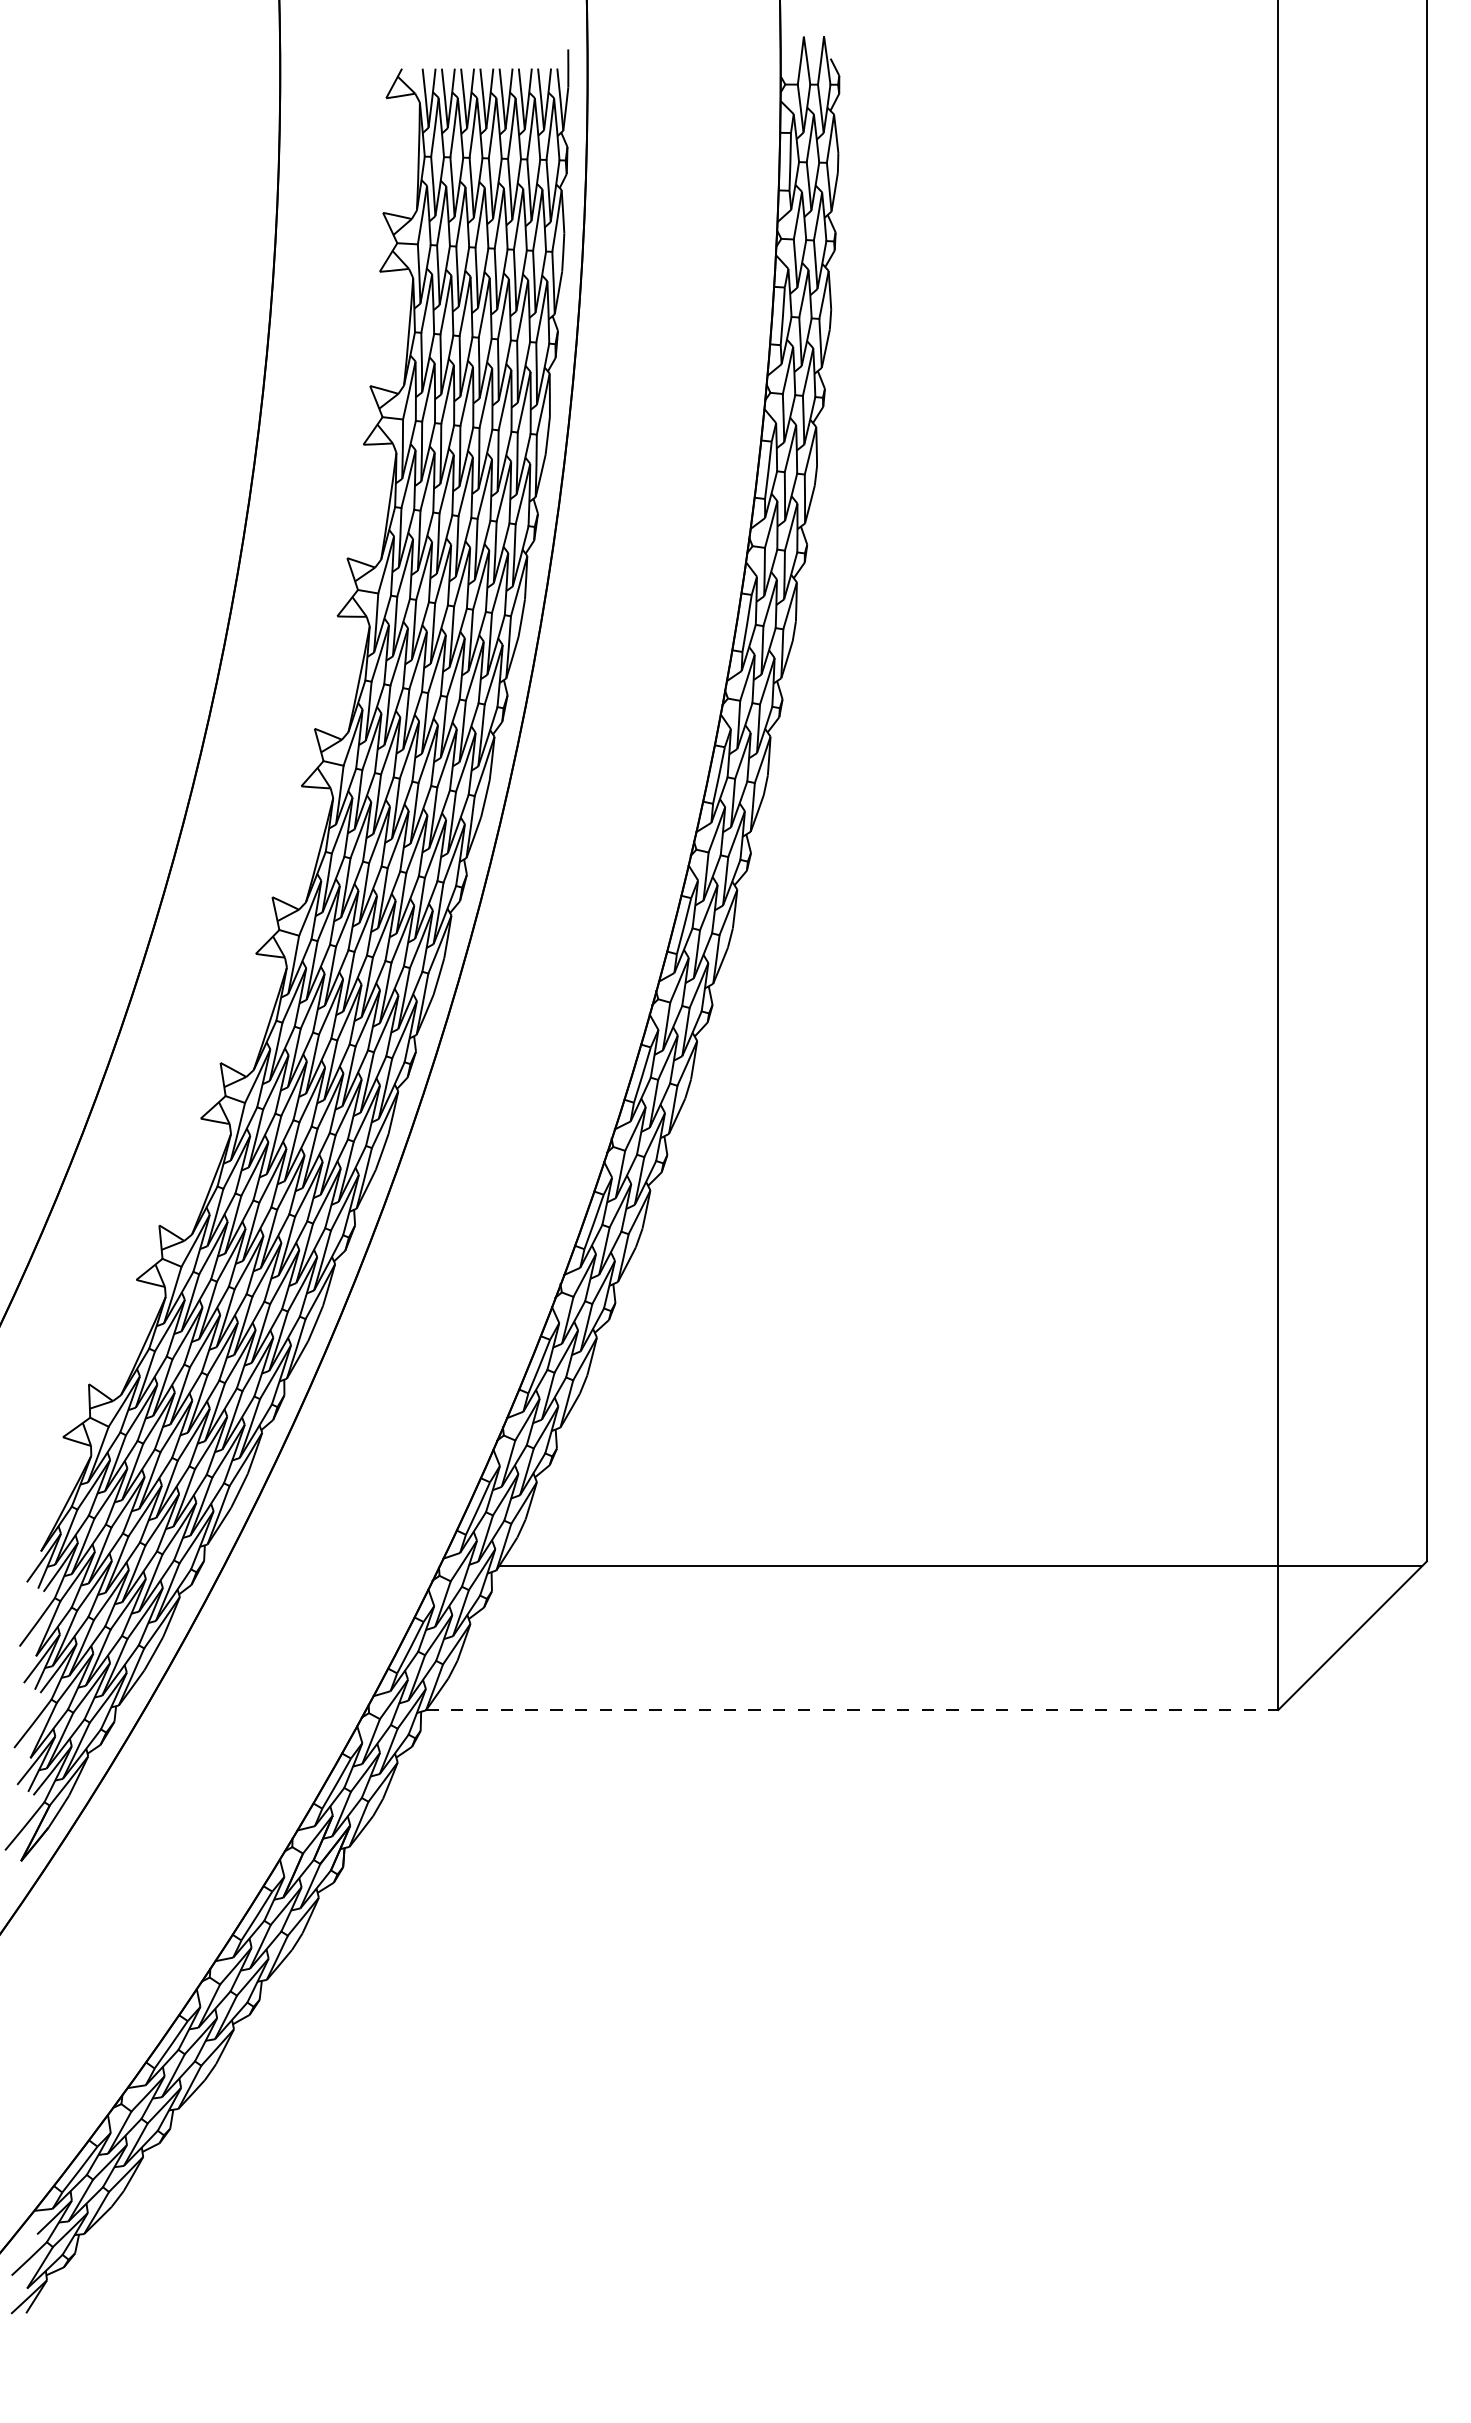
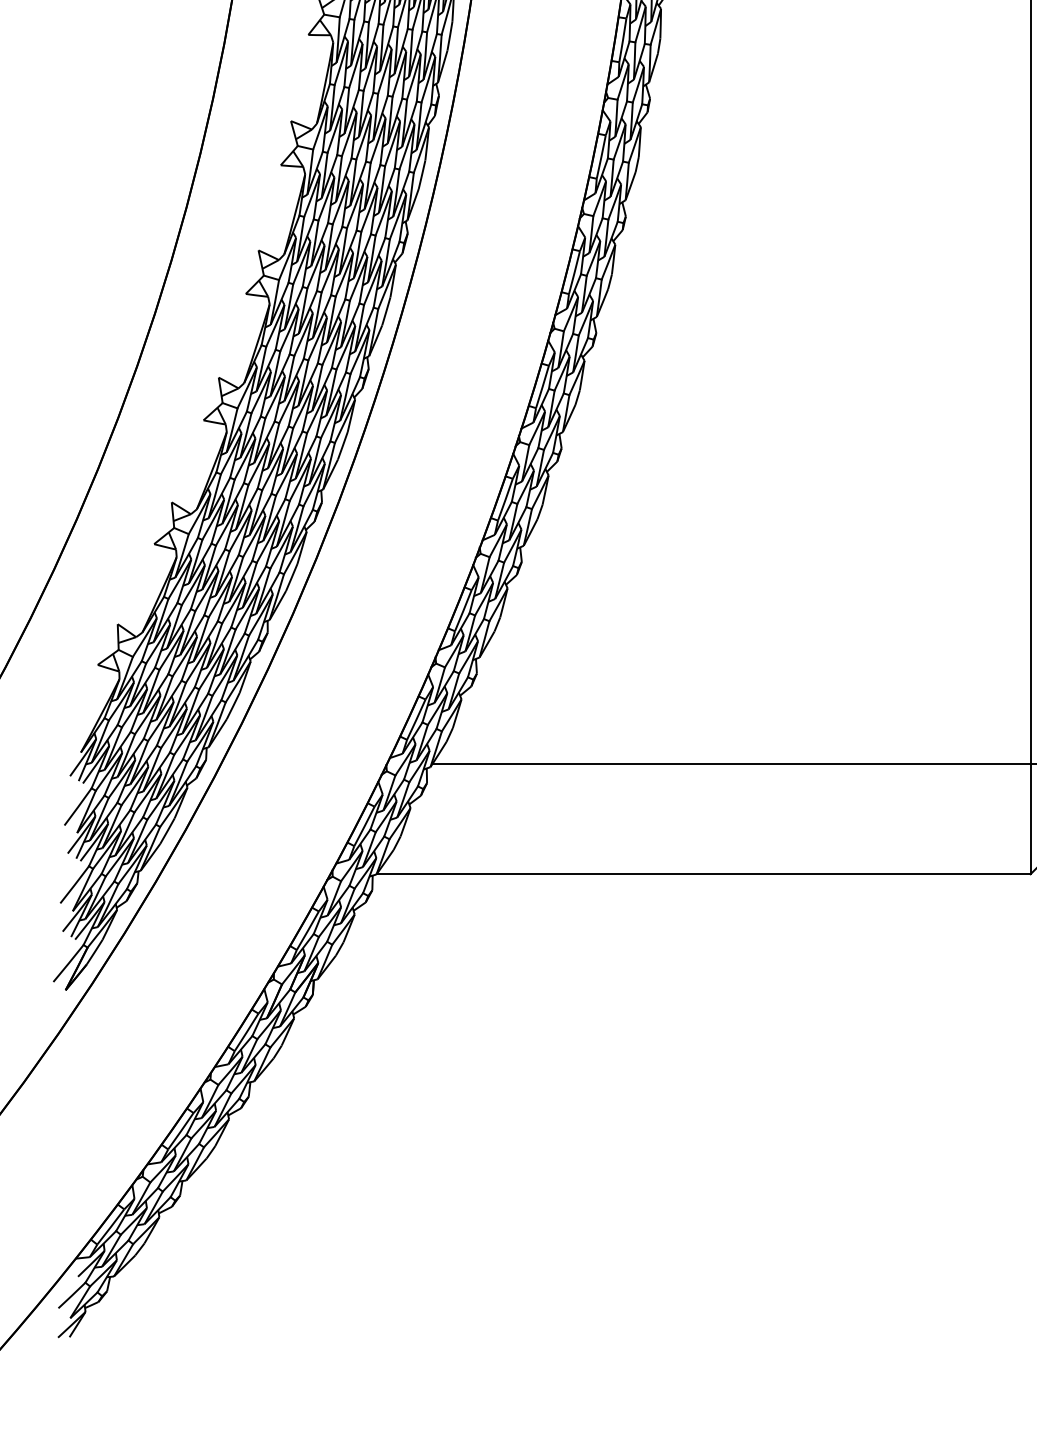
line: (852, 1710) -> (703, 874), dashed -> solid

